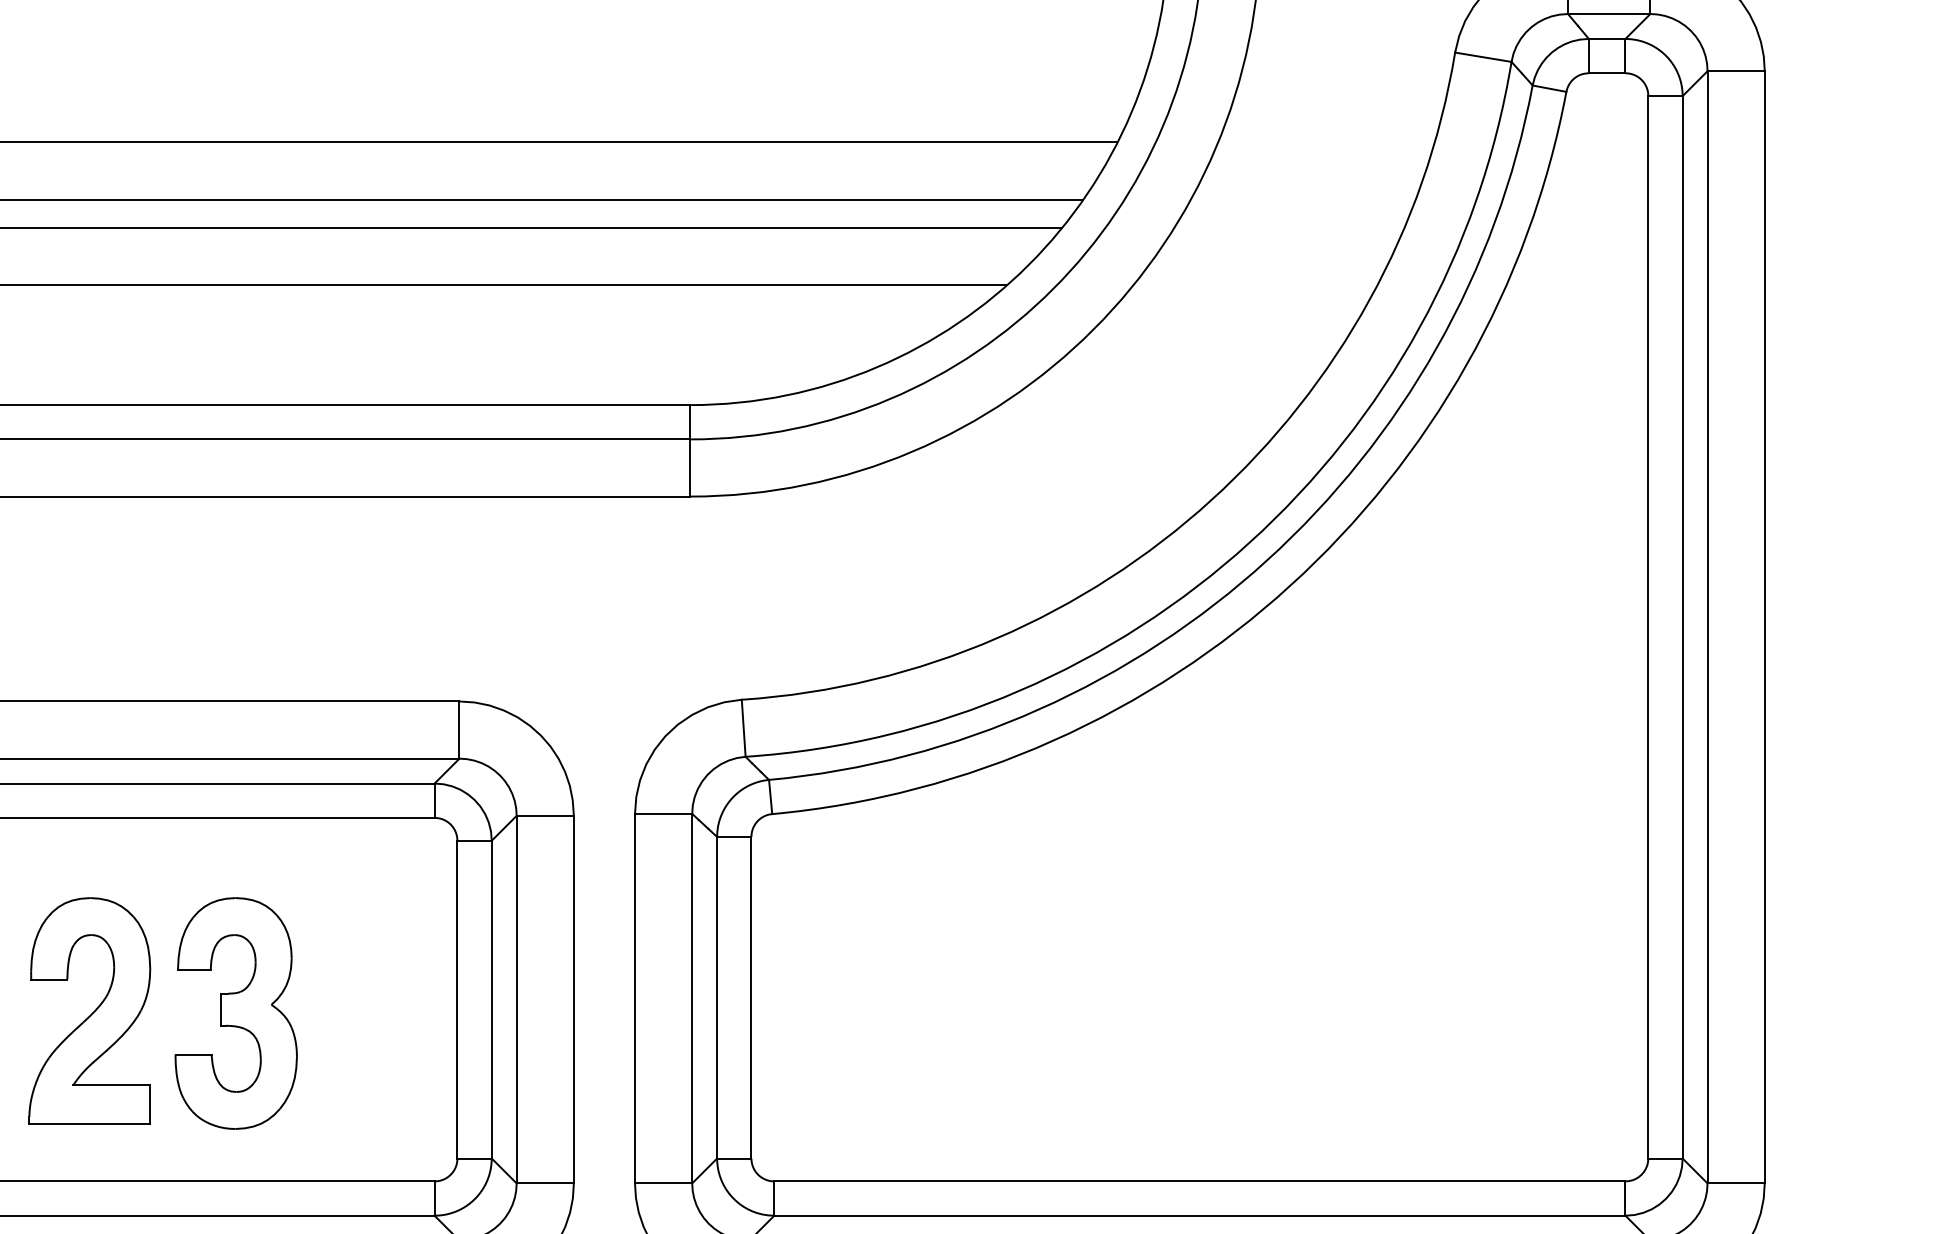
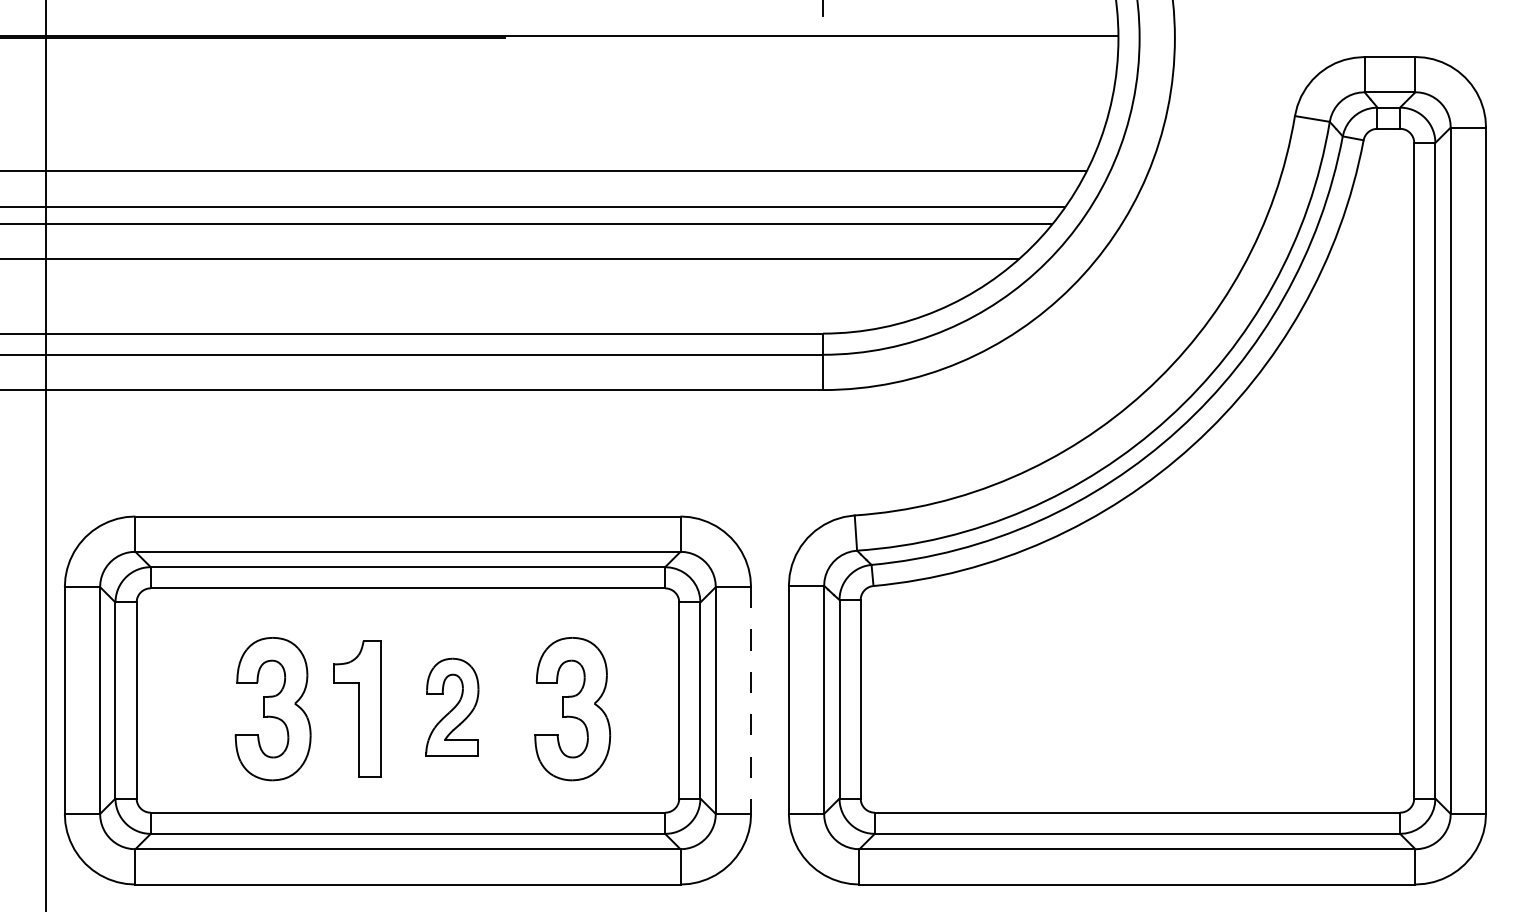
line: (574, 1001) -> (751, 701), solid -> dashed
part: (90, 1010) -> (452, 707), size x0.7
part: (235, 1014) -> (572, 709), moved

